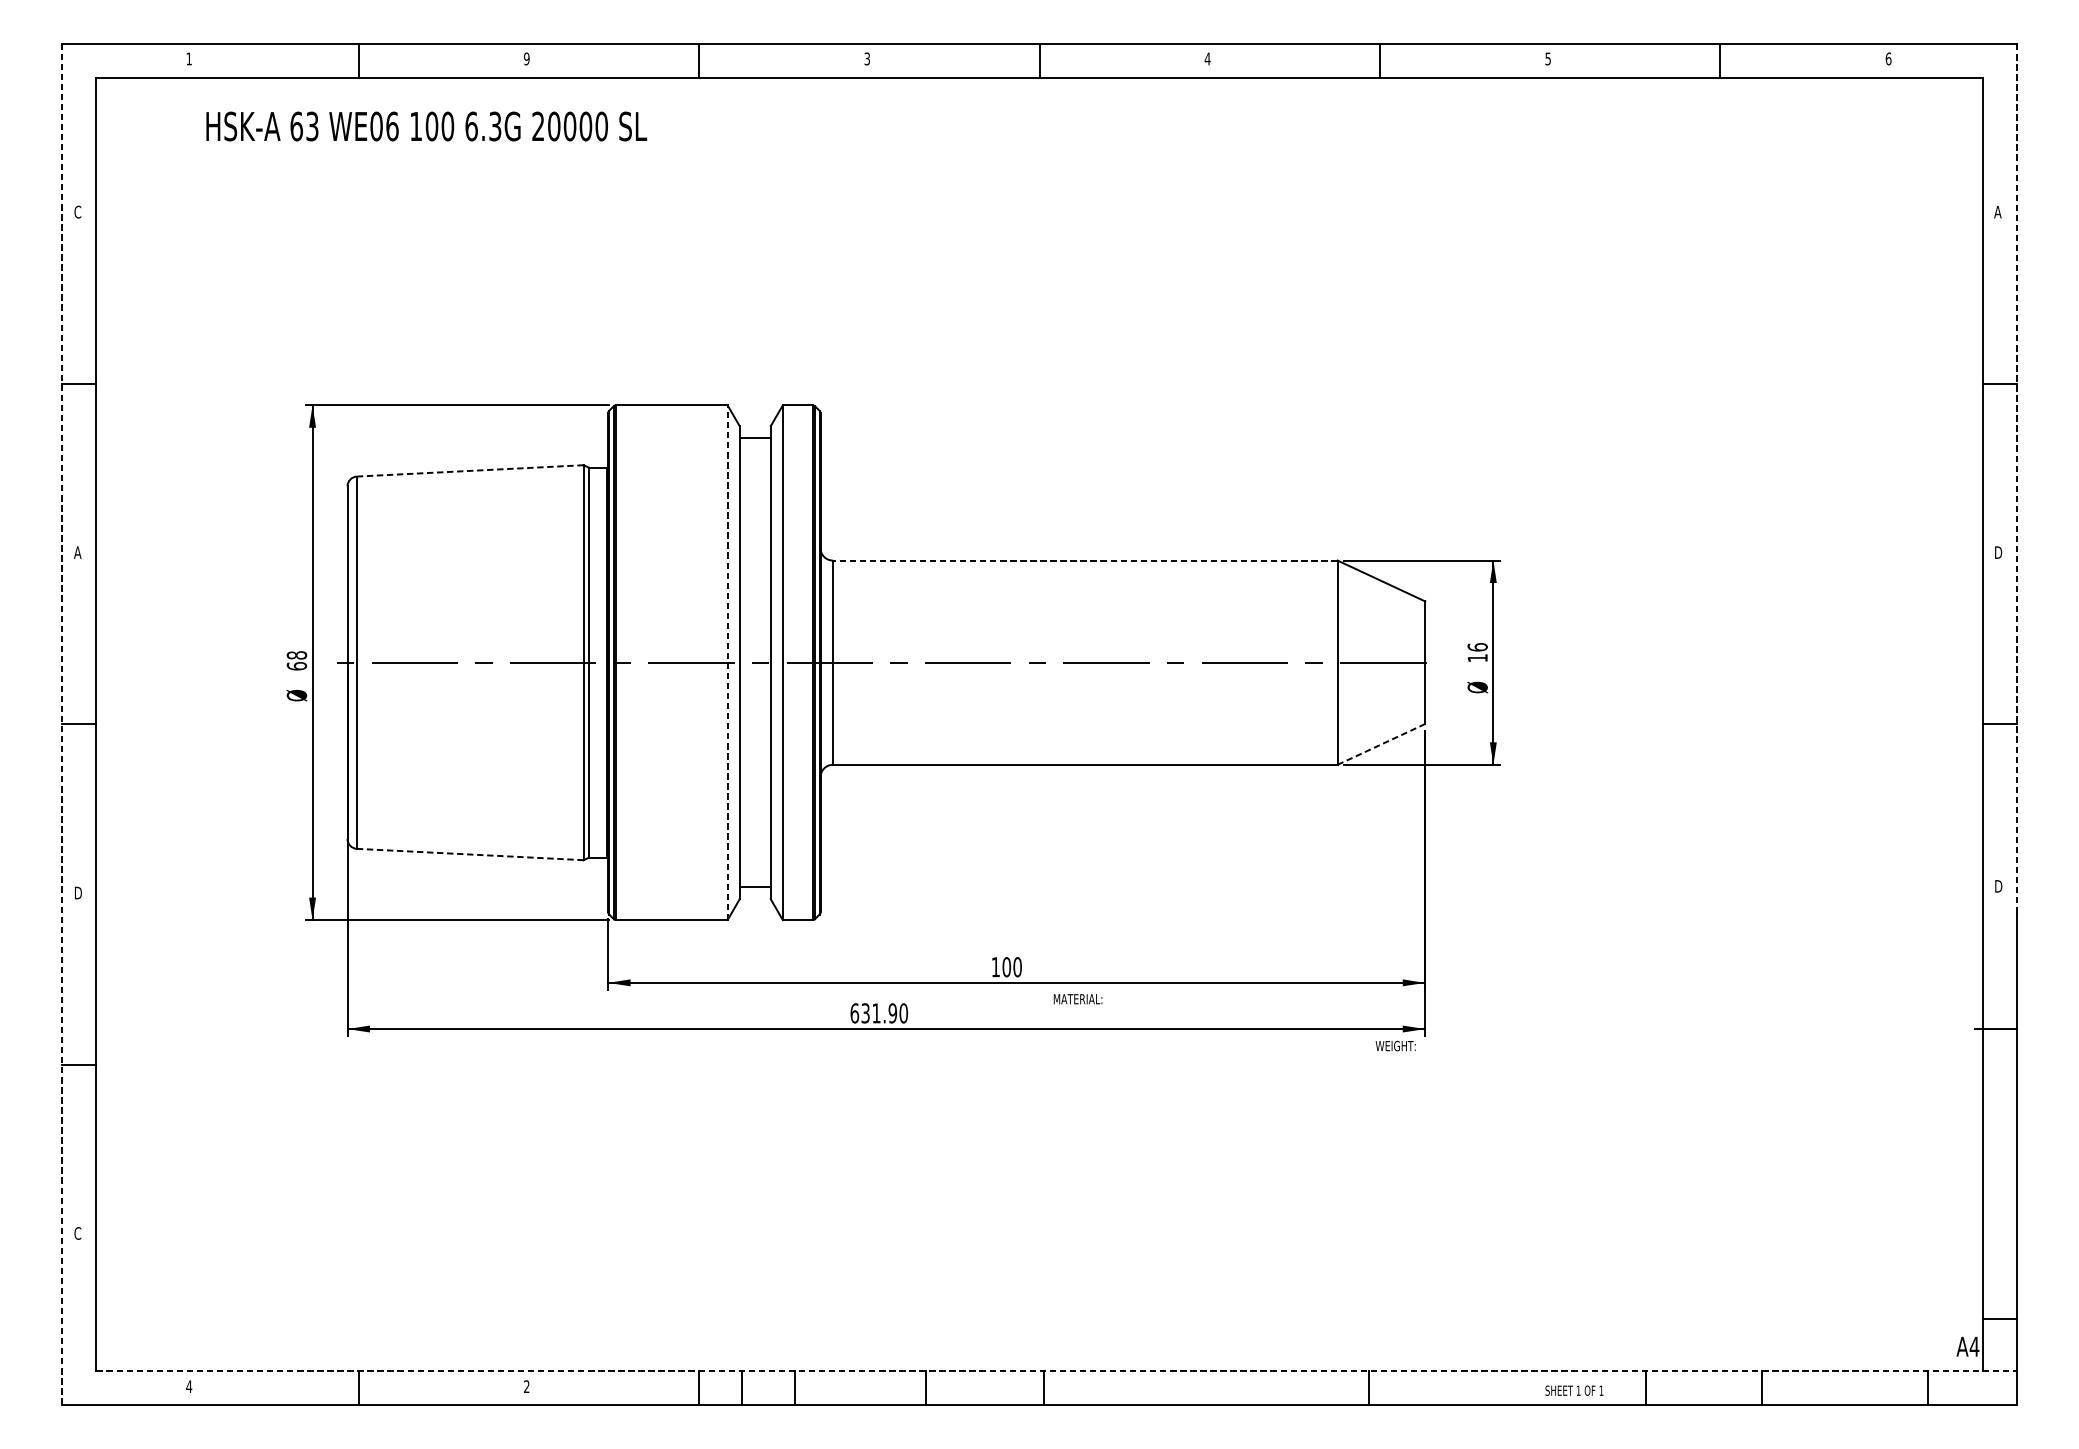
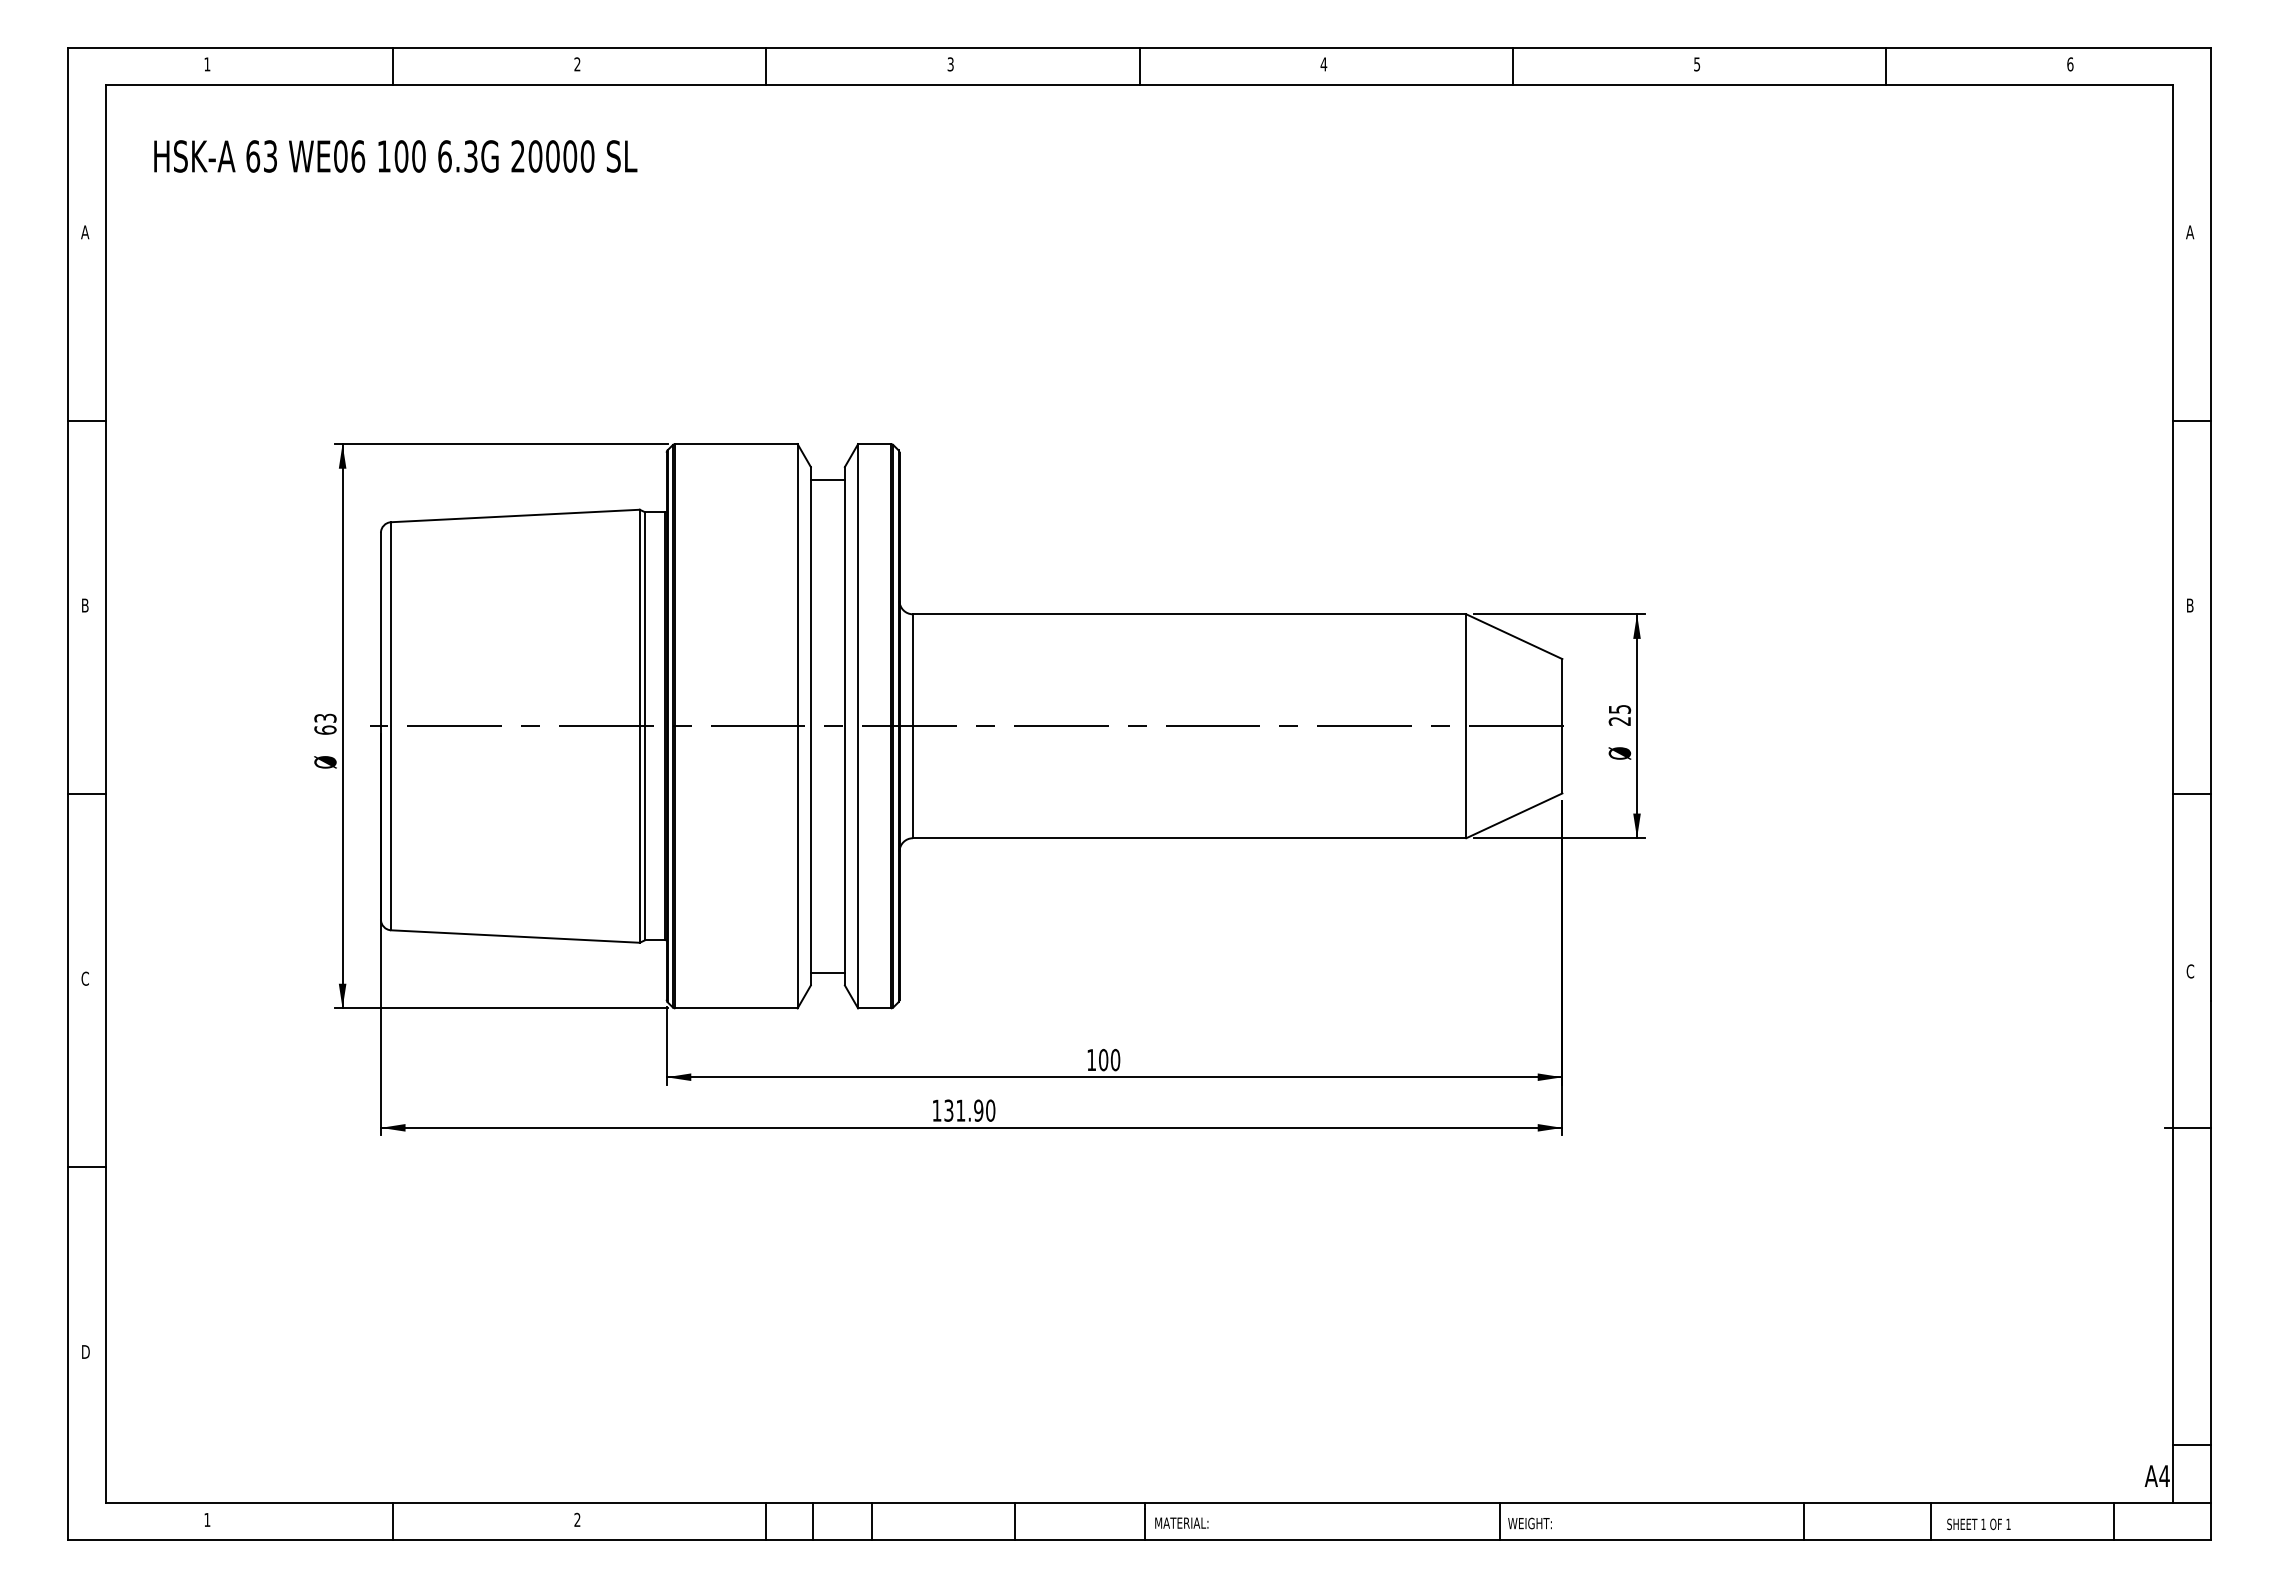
text: (526, 59) -> (577, 64), 9 -> 2
text: (426, 126) -> (395, 156), moved
text: (78, 212) -> (85, 232), C -> A
line: (469, 471) -> (514, 516), dashed -> solid
line: (2016, 478) -> (2210, 524), dashed -> solid
text: (78, 552) -> (85, 605), A -> B
text: (1999, 552) -> (2191, 605), D -> B
line: (1085, 560) -> (1189, 614), dashed -> solid
text: (1477, 651) -> (1619, 714), 16 -> 25
text: (296, 654) -> (325, 717), 68 -> 63
line: (727, 662) -> (797, 725), dashed -> solid
line: (62, 724) -> (68, 794), dashed -> solid
line: (1381, 744) -> (1514, 815), dashed -> solid
line: (470, 854) -> (515, 936), dashed -> solid
text: (1998, 886) -> (2190, 971), D -> C
text: (78, 892) -> (85, 978), D -> C
text: (1077, 998) -> (1181, 1522), moved
text: (854, 1013) -> (936, 1110), 631.90 -> 131.90
text: (1395, 1046) -> (1529, 1523), moved
text: (78, 1233) -> (85, 1351), C -> D
line: (1056, 1371) -> (1158, 1503), dashed -> solid
text: (189, 1386) -> (207, 1519), 4 -> 1
text: (1574, 1390) -> (1978, 1524), moved

